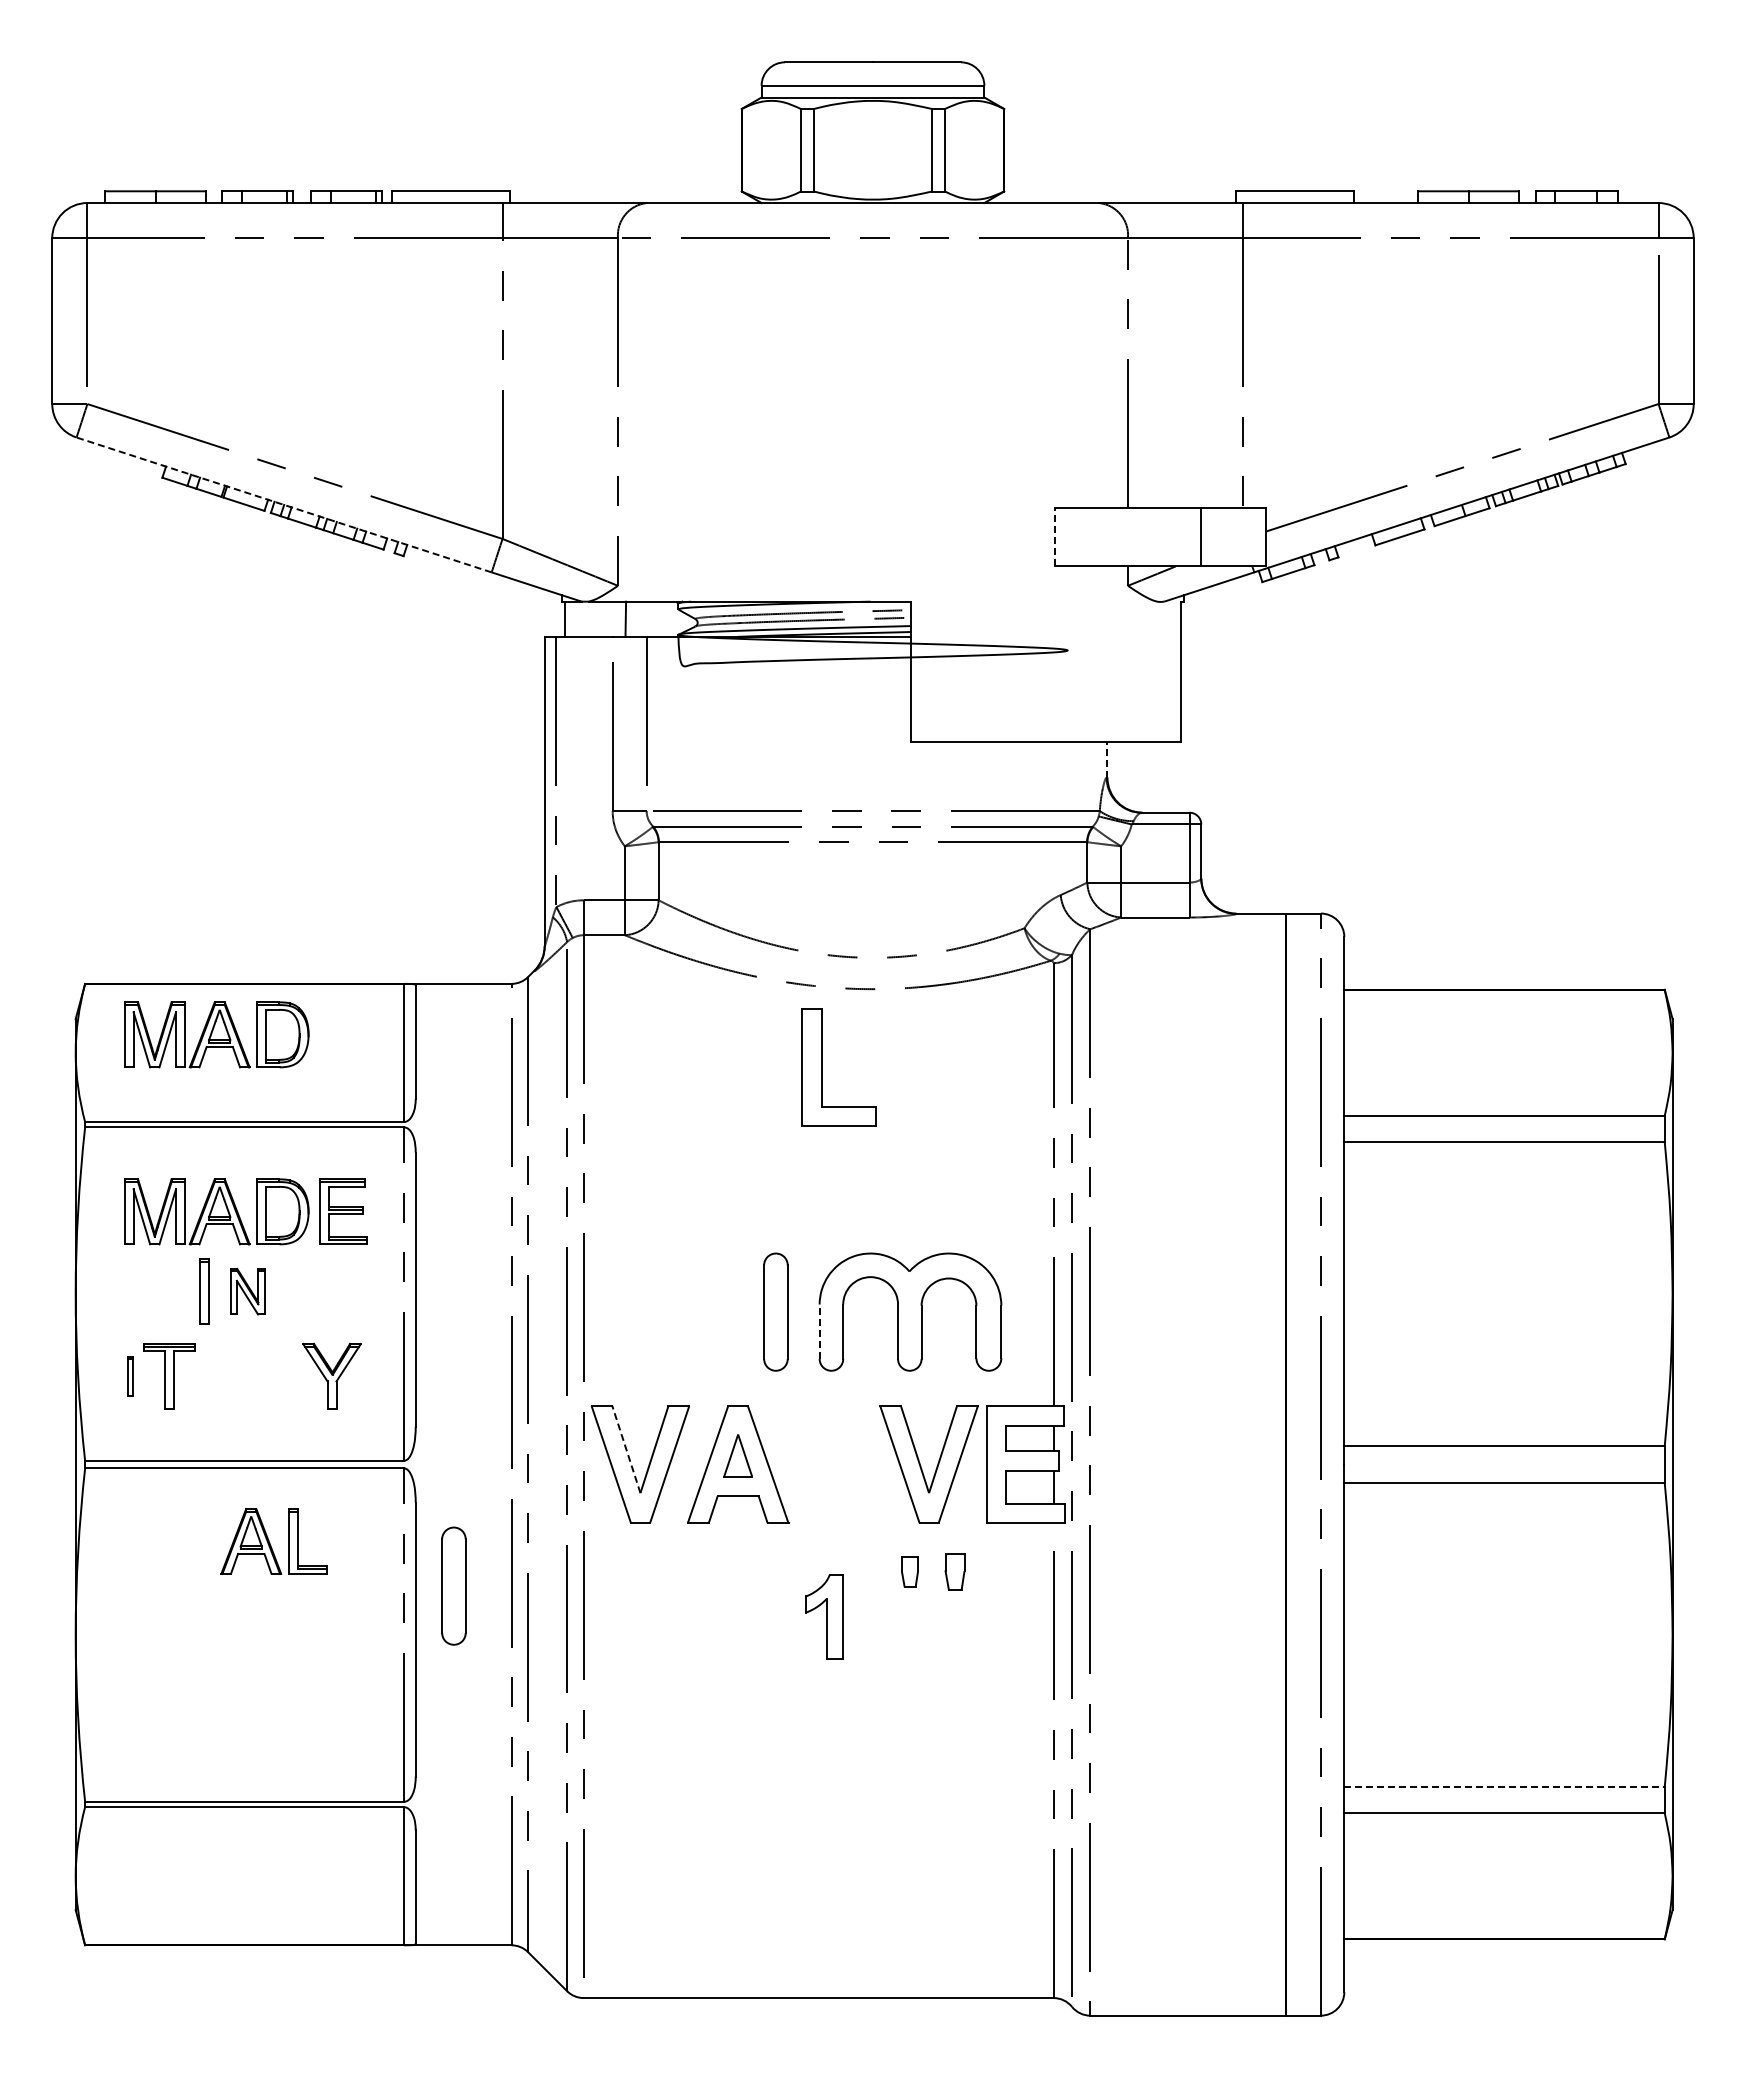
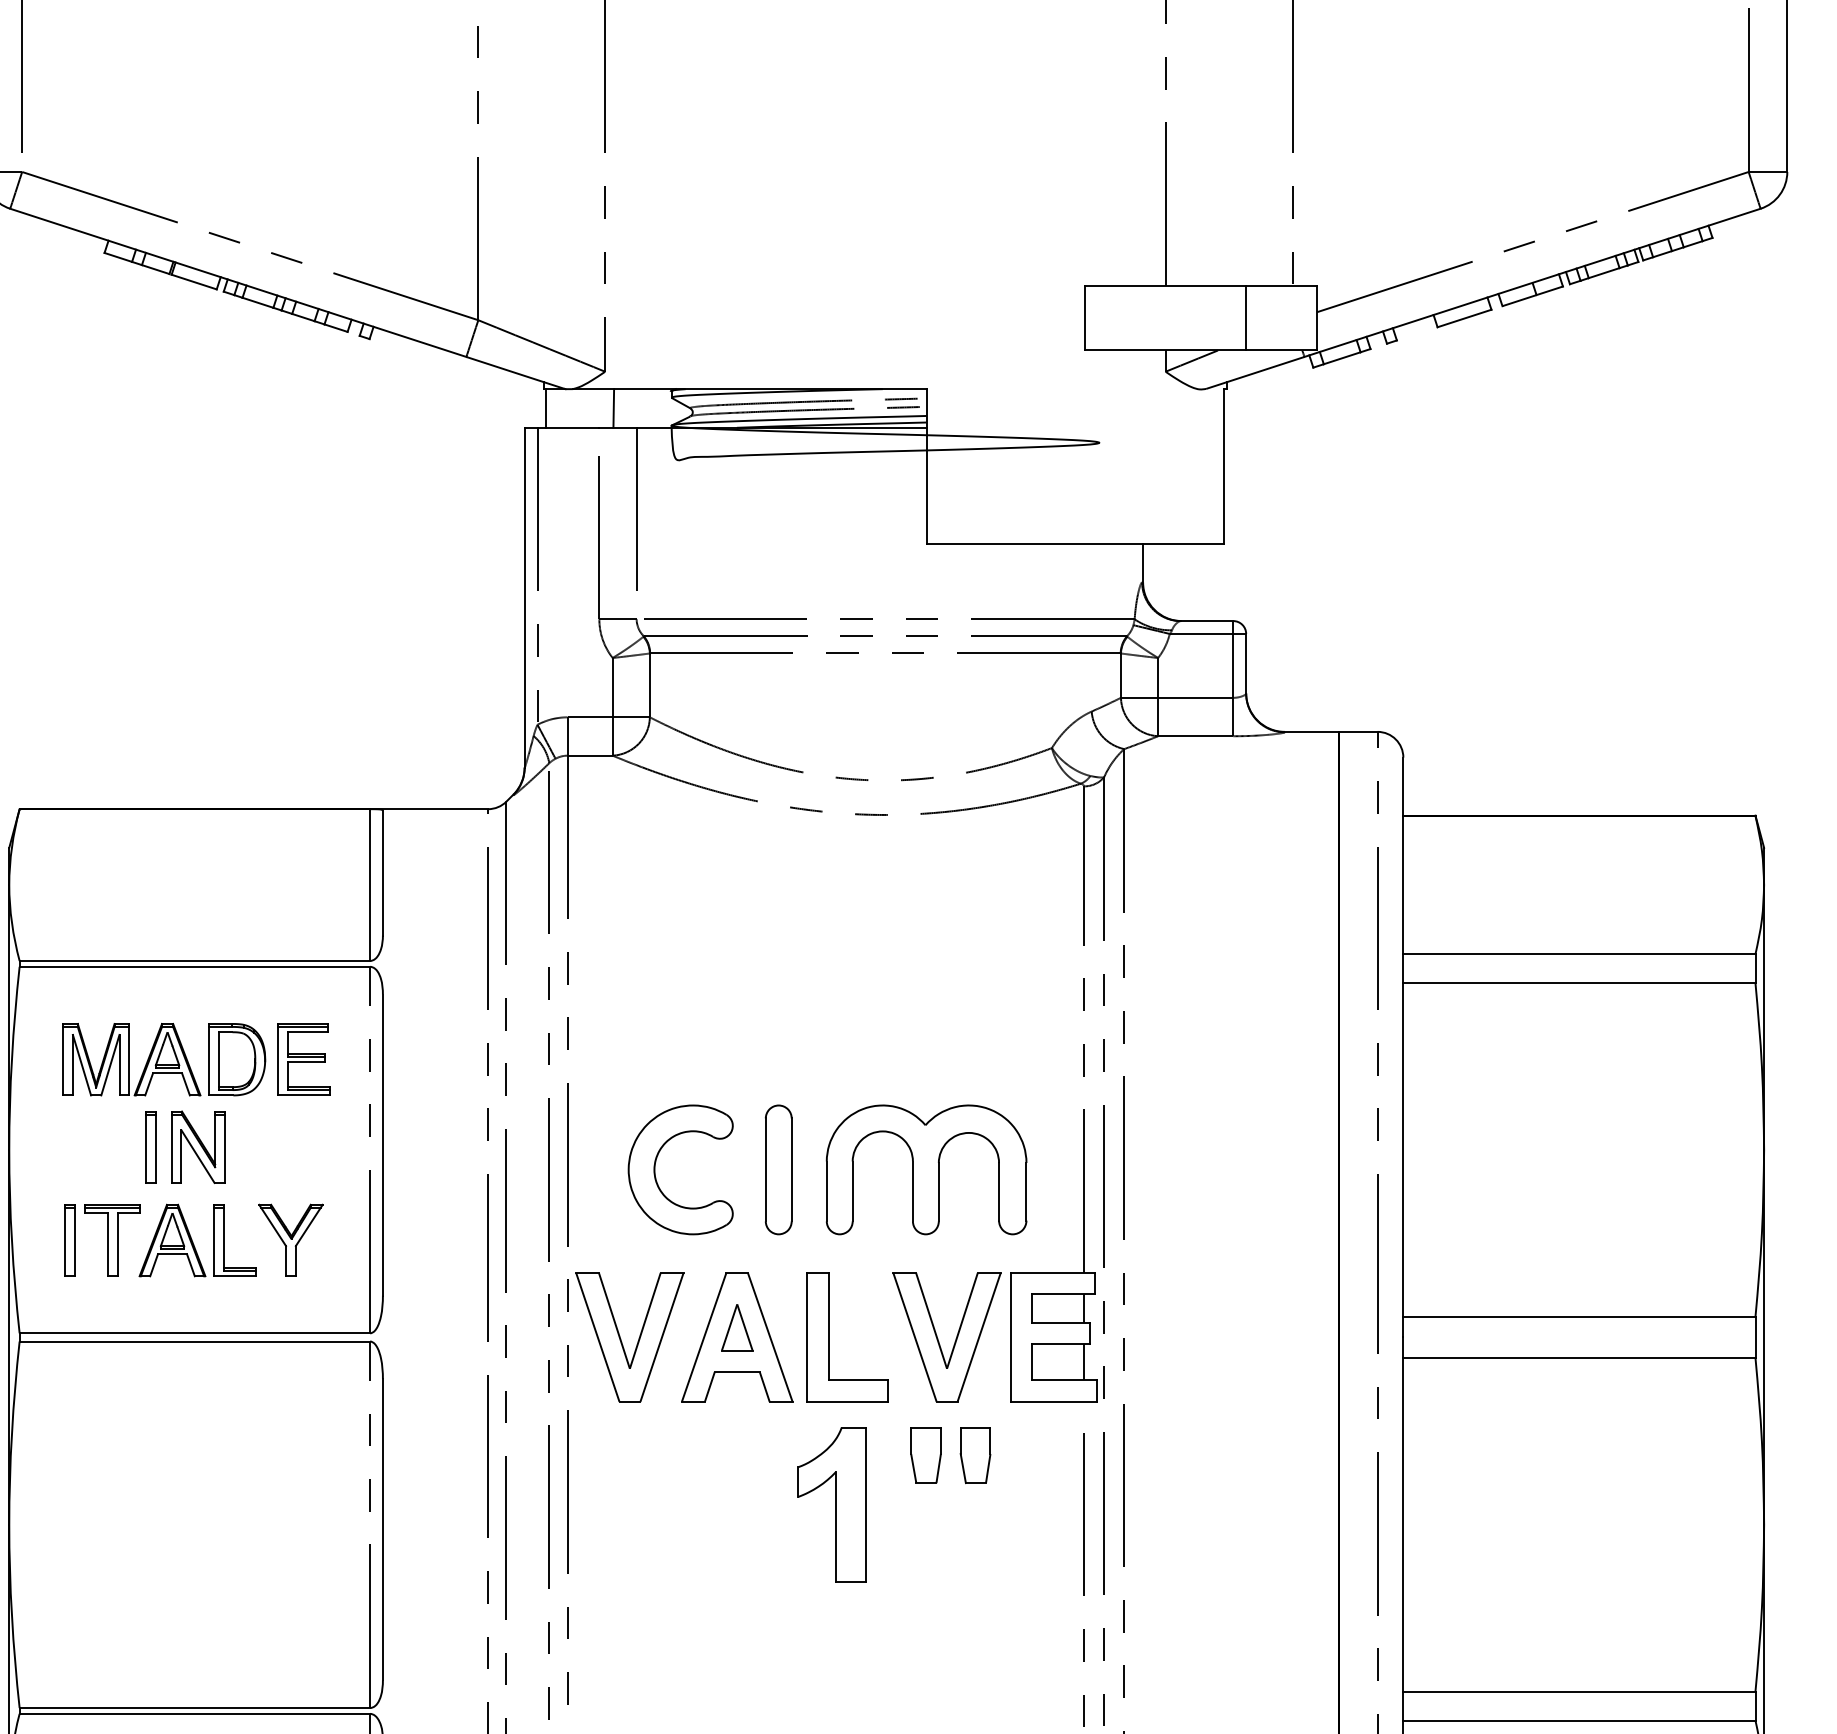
line: (283, 504) -> (237, 282), dashed -> solid
line: (1054, 536) -> (1084, 317), dashed -> solid
line: (1107, 759) -> (1143, 562), dashed -> solid
part: (216, 1034) -> (163, 864), removed
part: (822, 1067) -> (829, 1337), moved
part: (247, 1291) -> (198, 1147), size x1.43
part: (664, 1307) -> (656, 1164), added
line: (819, 1331) -> (826, 1191), dashed -> solid
part: (130, 1376) -> (69, 1240), size x1.67
line: (626, 1449) -> (614, 1320), dashed -> solid
part: (273, 1541) -> (196, 1240), moved
part: (909, 1571) -> (925, 1454), size x1.67
part: (954, 1572) -> (974, 1455), size x1.43
part: (453, 1585) -> (424, 1470), removed
part: (824, 1616) -> (832, 1504), size x1.67
line: (1505, 1786) -> (1580, 1691), dashed -> solid

